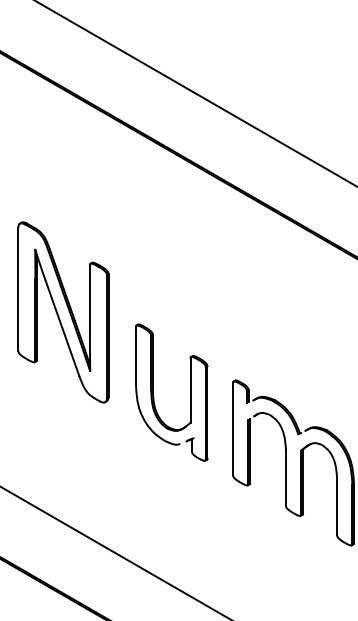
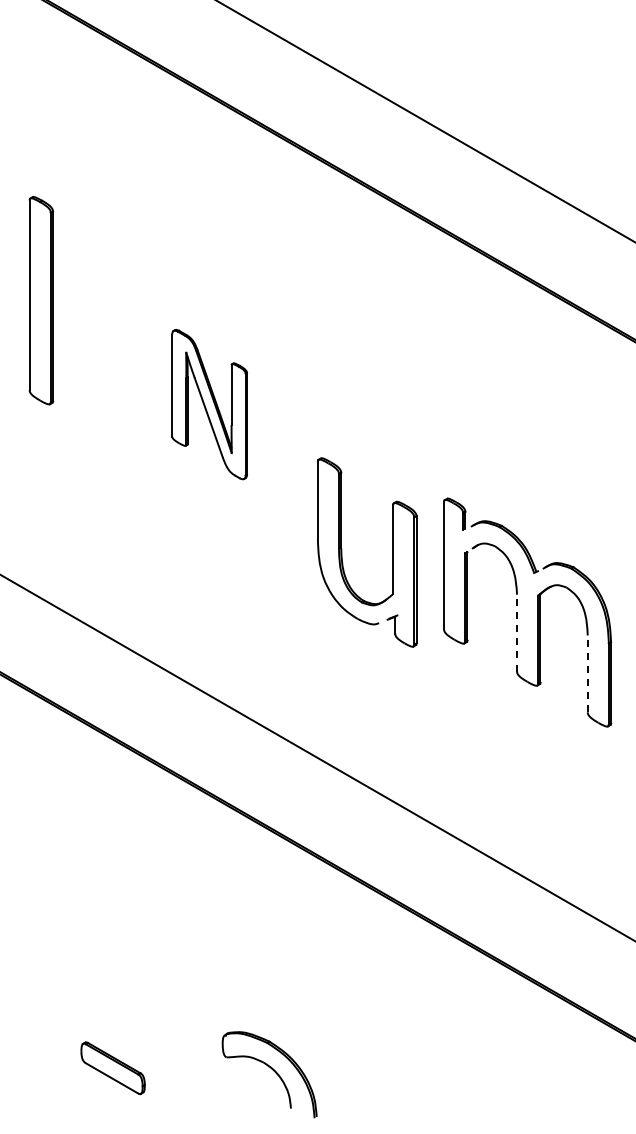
part: (63, 312) -> (209, 404), size x0.6
part: (153, 392) -> (342, 552), moved
line: (286, 477) -> (517, 632), solid -> dashed
line: (336, 507) -> (587, 673), solid -> dashed

